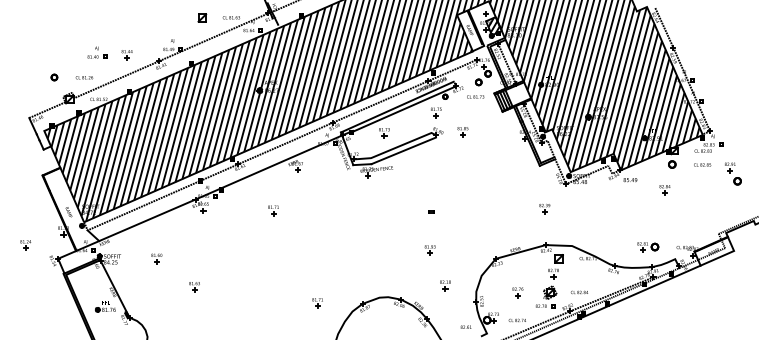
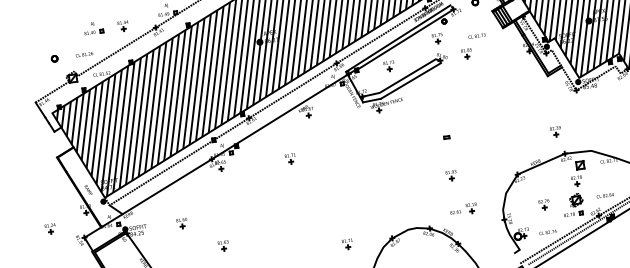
text: (475, 96) -> (476, 35), moved
part: (544, 209) -> (555, 132), moved
text: (465, 326) -> (455, 211), moved

